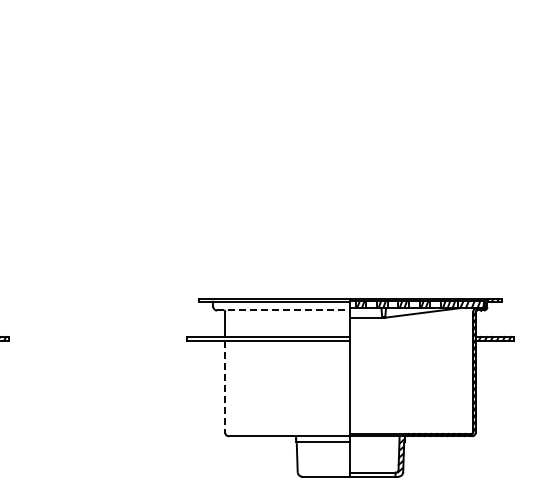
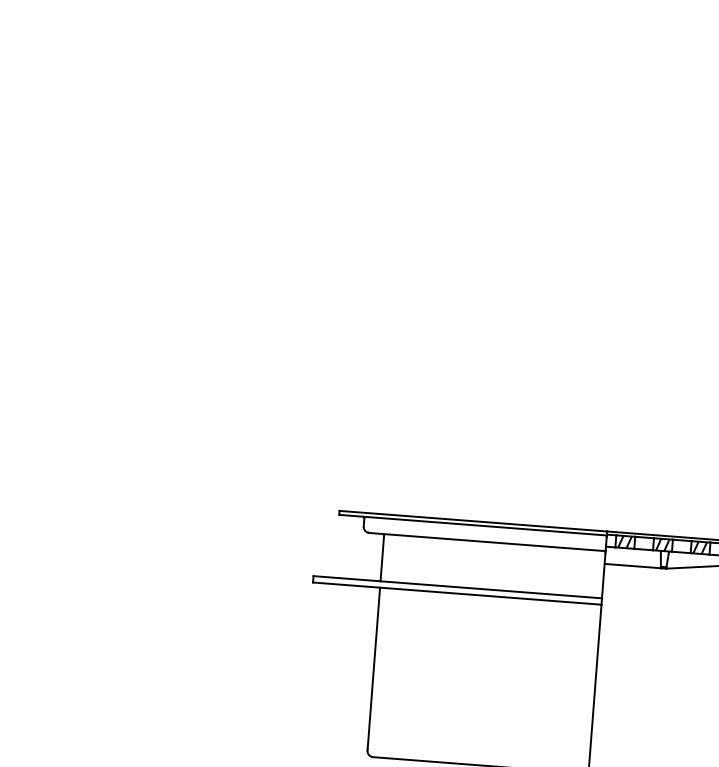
line: (283, 310) -> (487, 542), dashed -> solid
line: (225, 386) -> (374, 668), dashed -> solid

